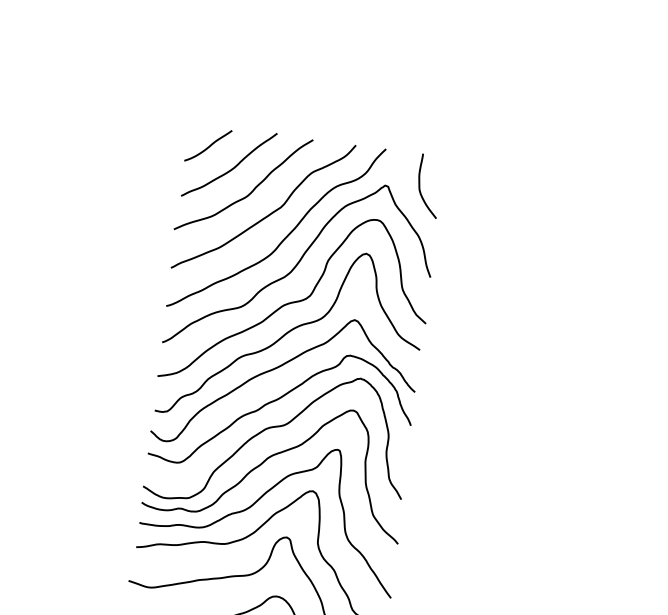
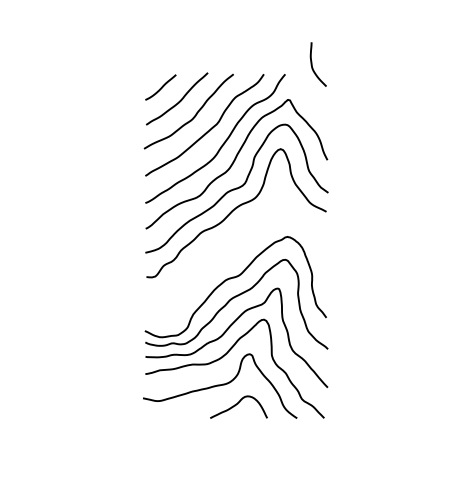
curve: (420, 185) -> (312, 64), moved
part: (285, 393) -> (236, 253), removed

